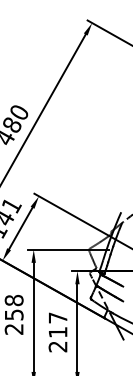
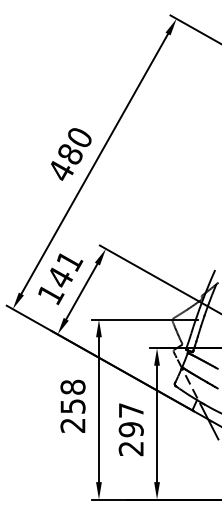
text: (57, 332) -> (130, 429), 217 -> 297

